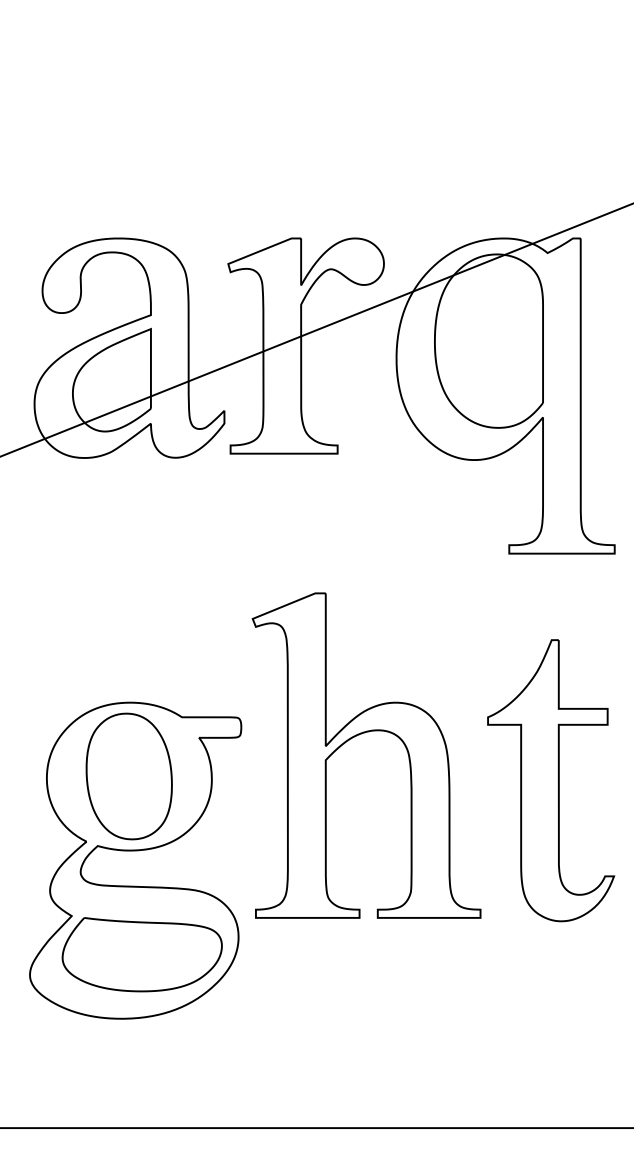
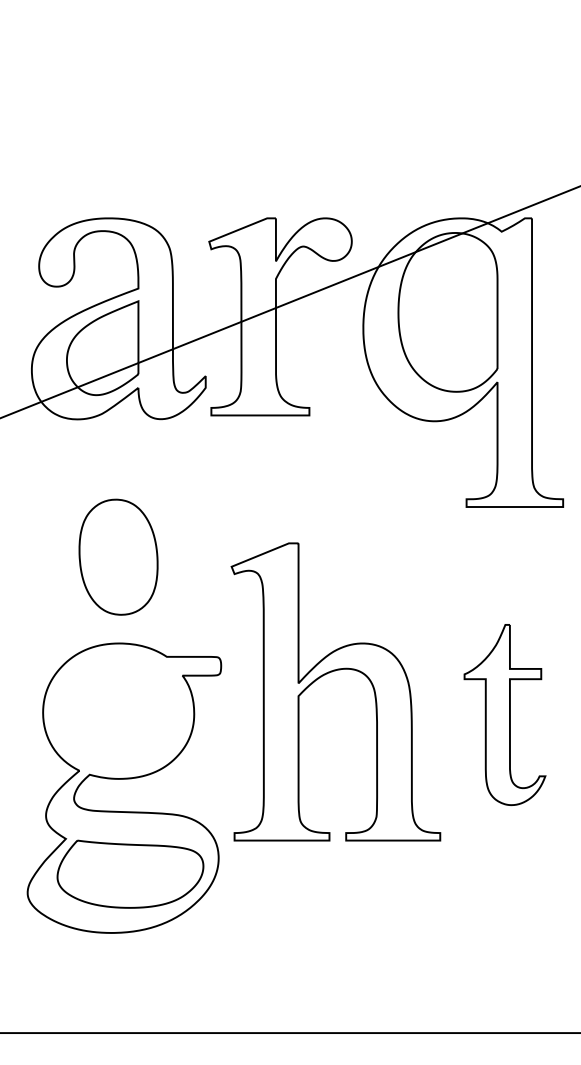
part: (128, 776) -> (117, 557), moved
part: (551, 780) -> (505, 714), size x0.7

